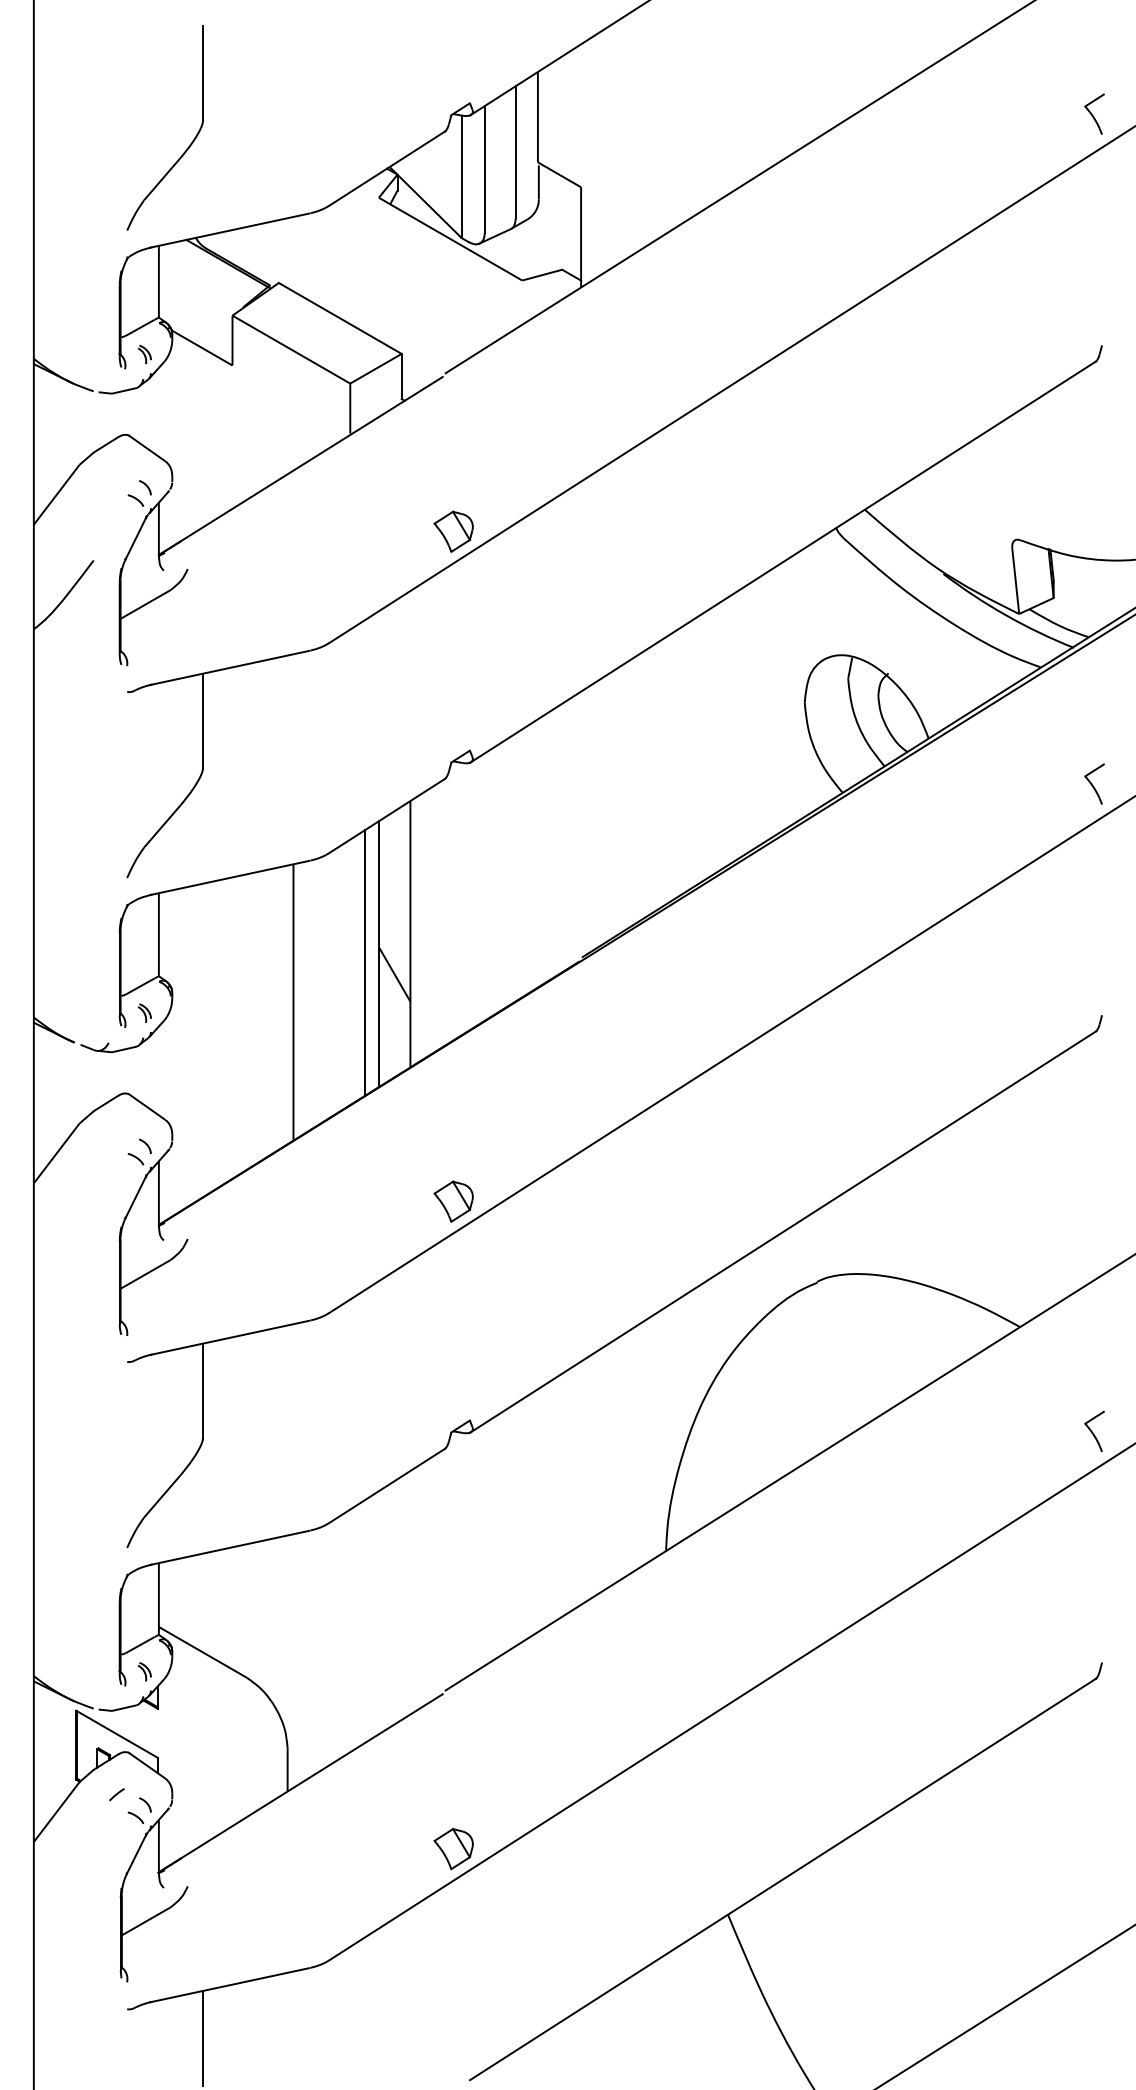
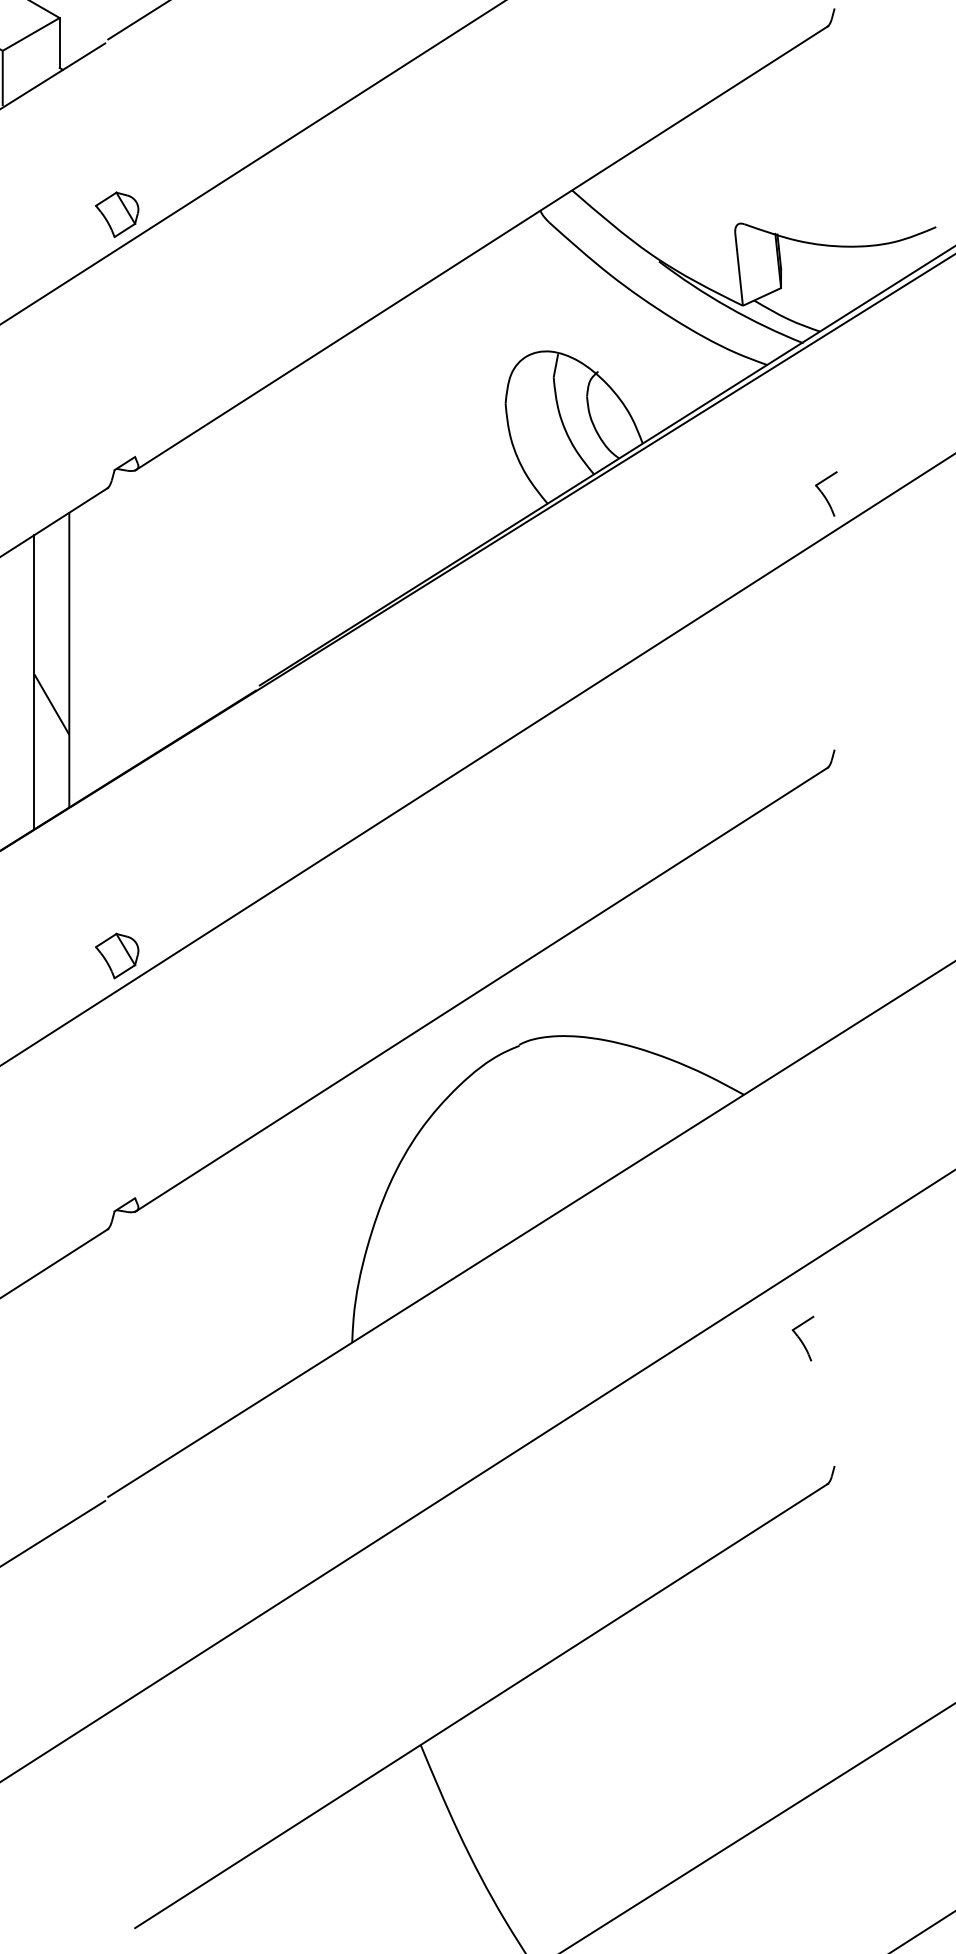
line: (364, 963) -> (18, 692), removed
part: (1094, 1430) -> (803, 1337), moved
part: (453, 1848) -> (116, 1671), removed

